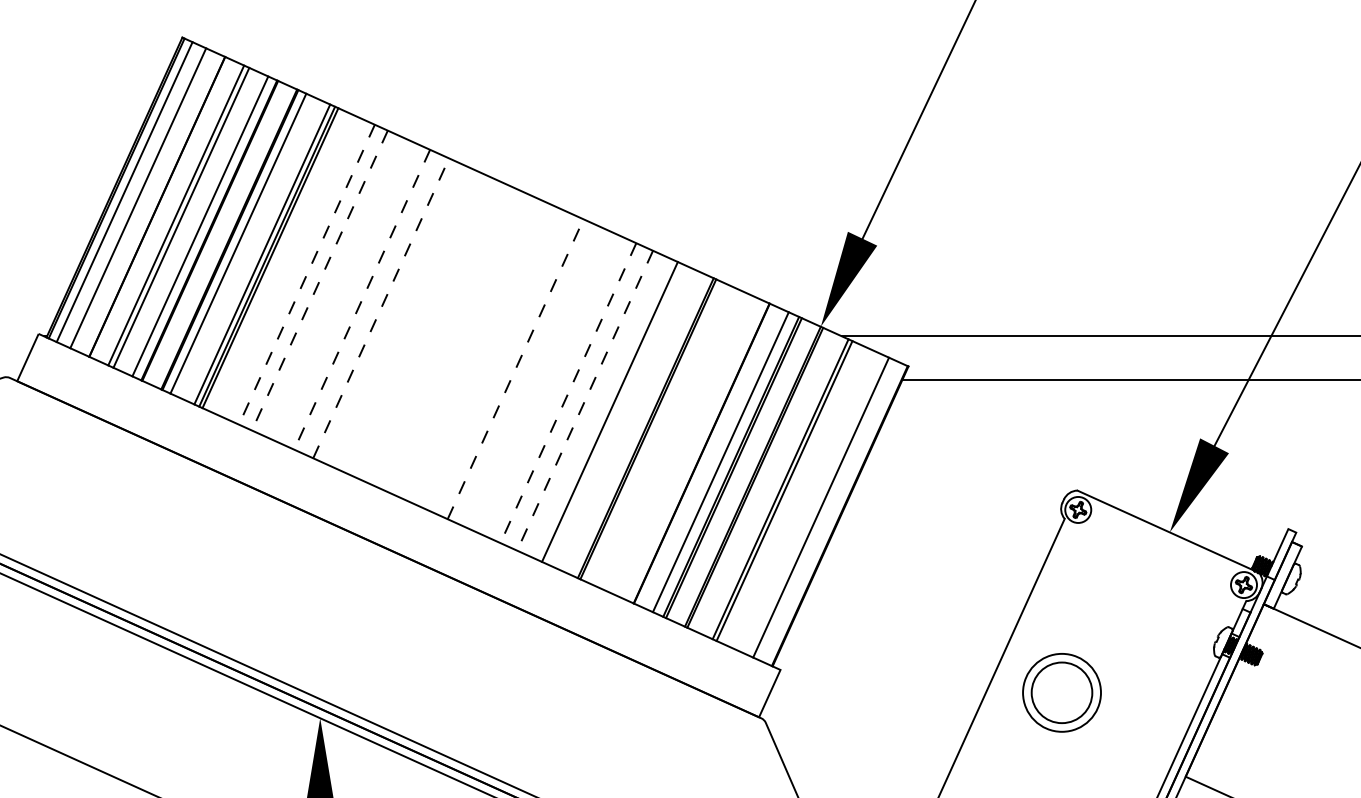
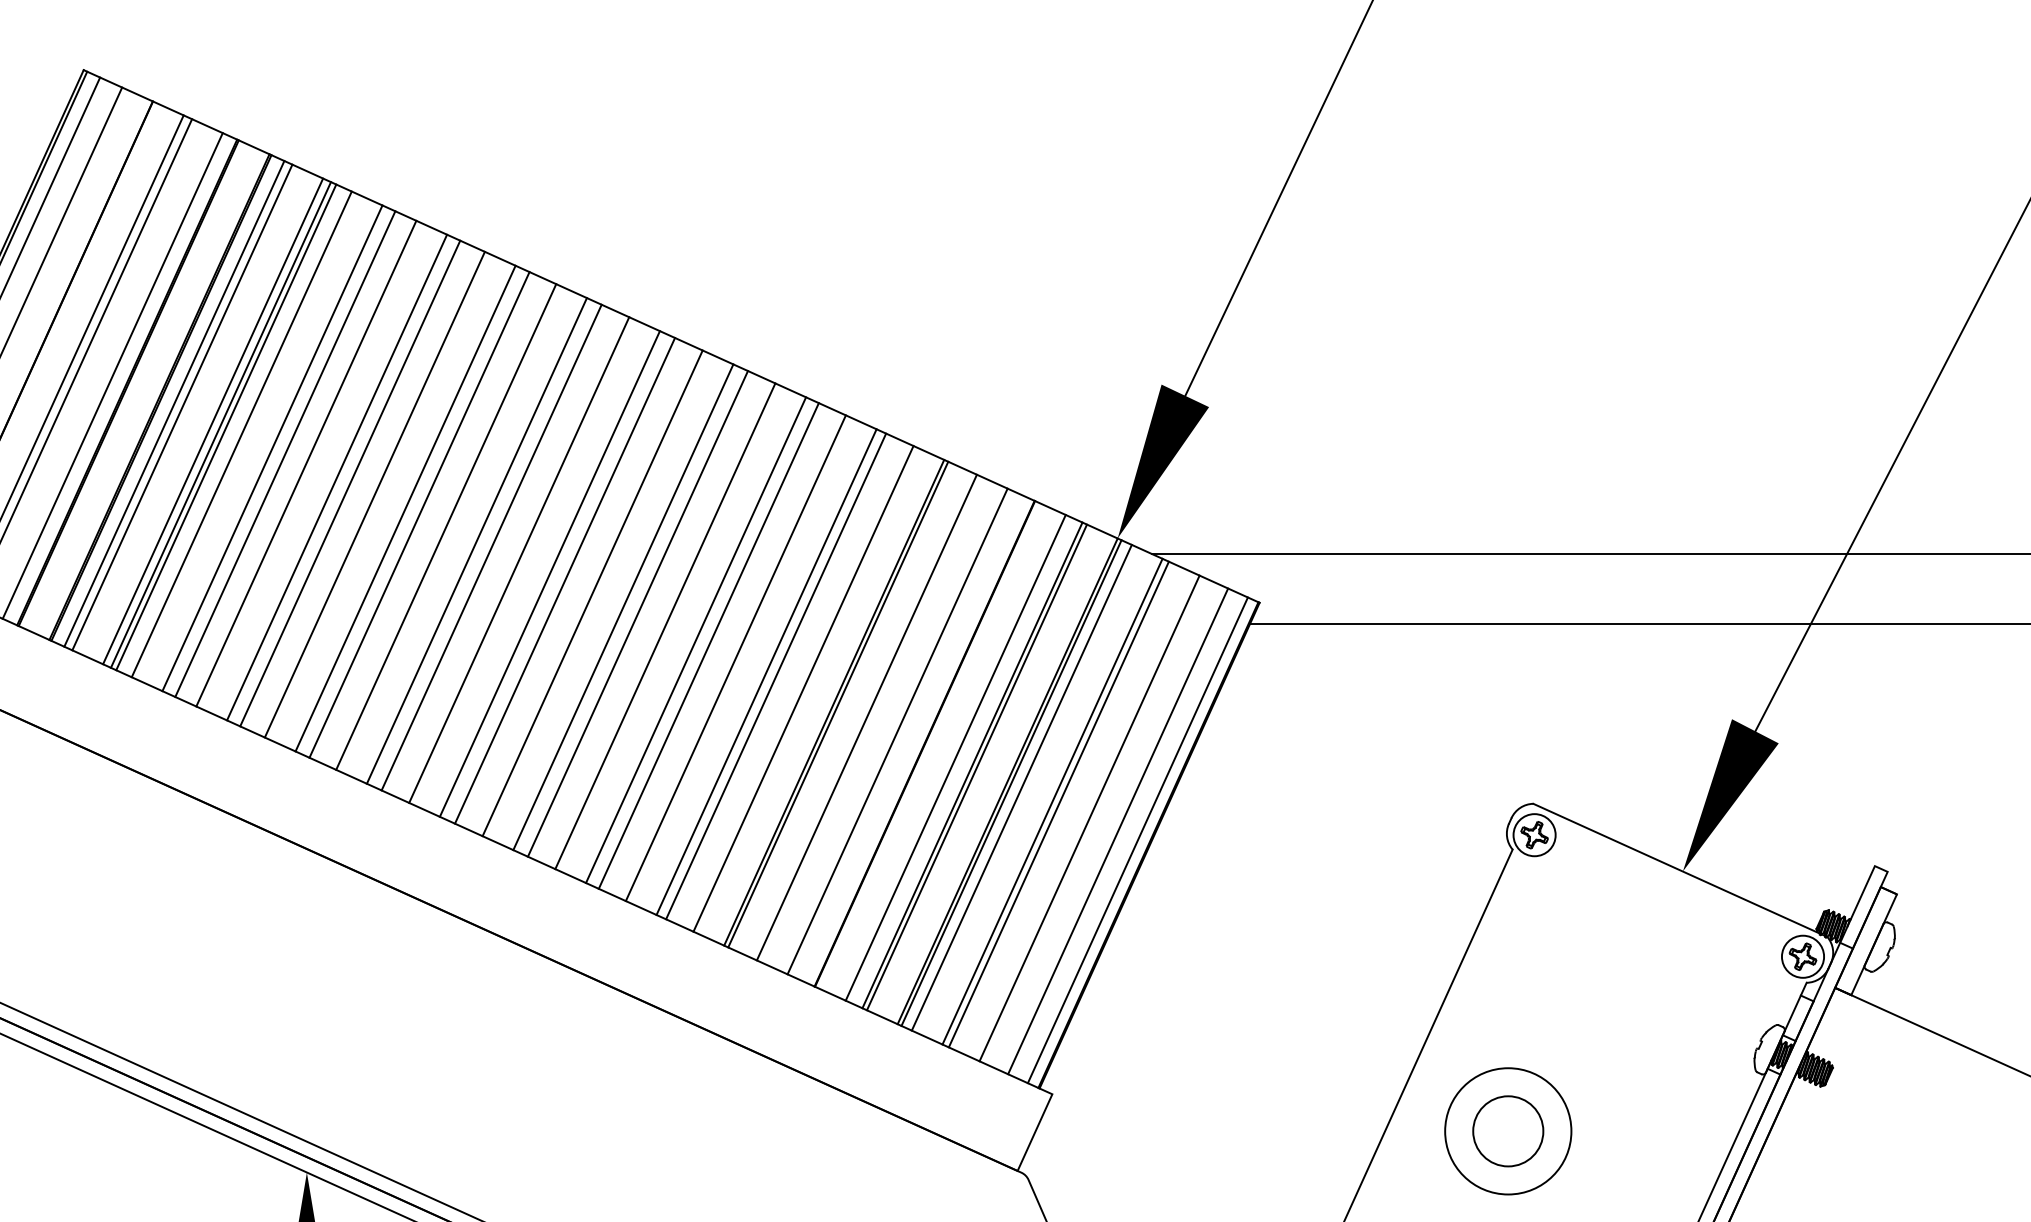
line: (243, 245) -> (182, 406), added
line: (279, 262) -> (240, 434), added
line: (298, 271) -> (271, 448), added
line: (306, 274) -> (284, 453), dashed -> solid
line: (319, 280) -> (305, 463), dashed -> solid
line: (338, 289) -> (336, 478), added
line: (346, 292) -> (349, 482), added
line: (362, 299) -> (375, 494), dashed -> solid
line: (381, 308) -> (406, 508), dashed -> solid
line: (389, 312) -> (419, 515), added
line: (406, 319) -> (446, 526), added
line: (425, 328) -> (477, 541), added
line: (434, 332) -> (491, 547), added
line: (451, 340) -> (519, 560), added
line: (470, 348) -> (550, 573), added
line: (479, 352) -> (564, 580), added
line: (496, 360) -> (592, 593), added
line: (515, 369) -> (623, 607), dashed -> solid
line: (524, 373) -> (637, 614), added
line: (541, 380) -> (665, 625), added
line: (560, 389) -> (696, 640), added
line: (568, 393) -> (708, 646), dashed -> solid
line: (585, 400) -> (736, 657), dashed -> solid
line: (603, 409) -> (765, 672), added
line: (626, 419) -> (802, 688), added
line: (665, 437) -> (866, 717), added
line: (684, 445) -> (896, 730), added
line: (761, 480) -> (1021, 787), added
line: (803, 499) -> (1089, 818), added
line: (833, 513) -> (1138, 840), added
circle: (1061, 692) -> (1507, 1130), size x0.71

